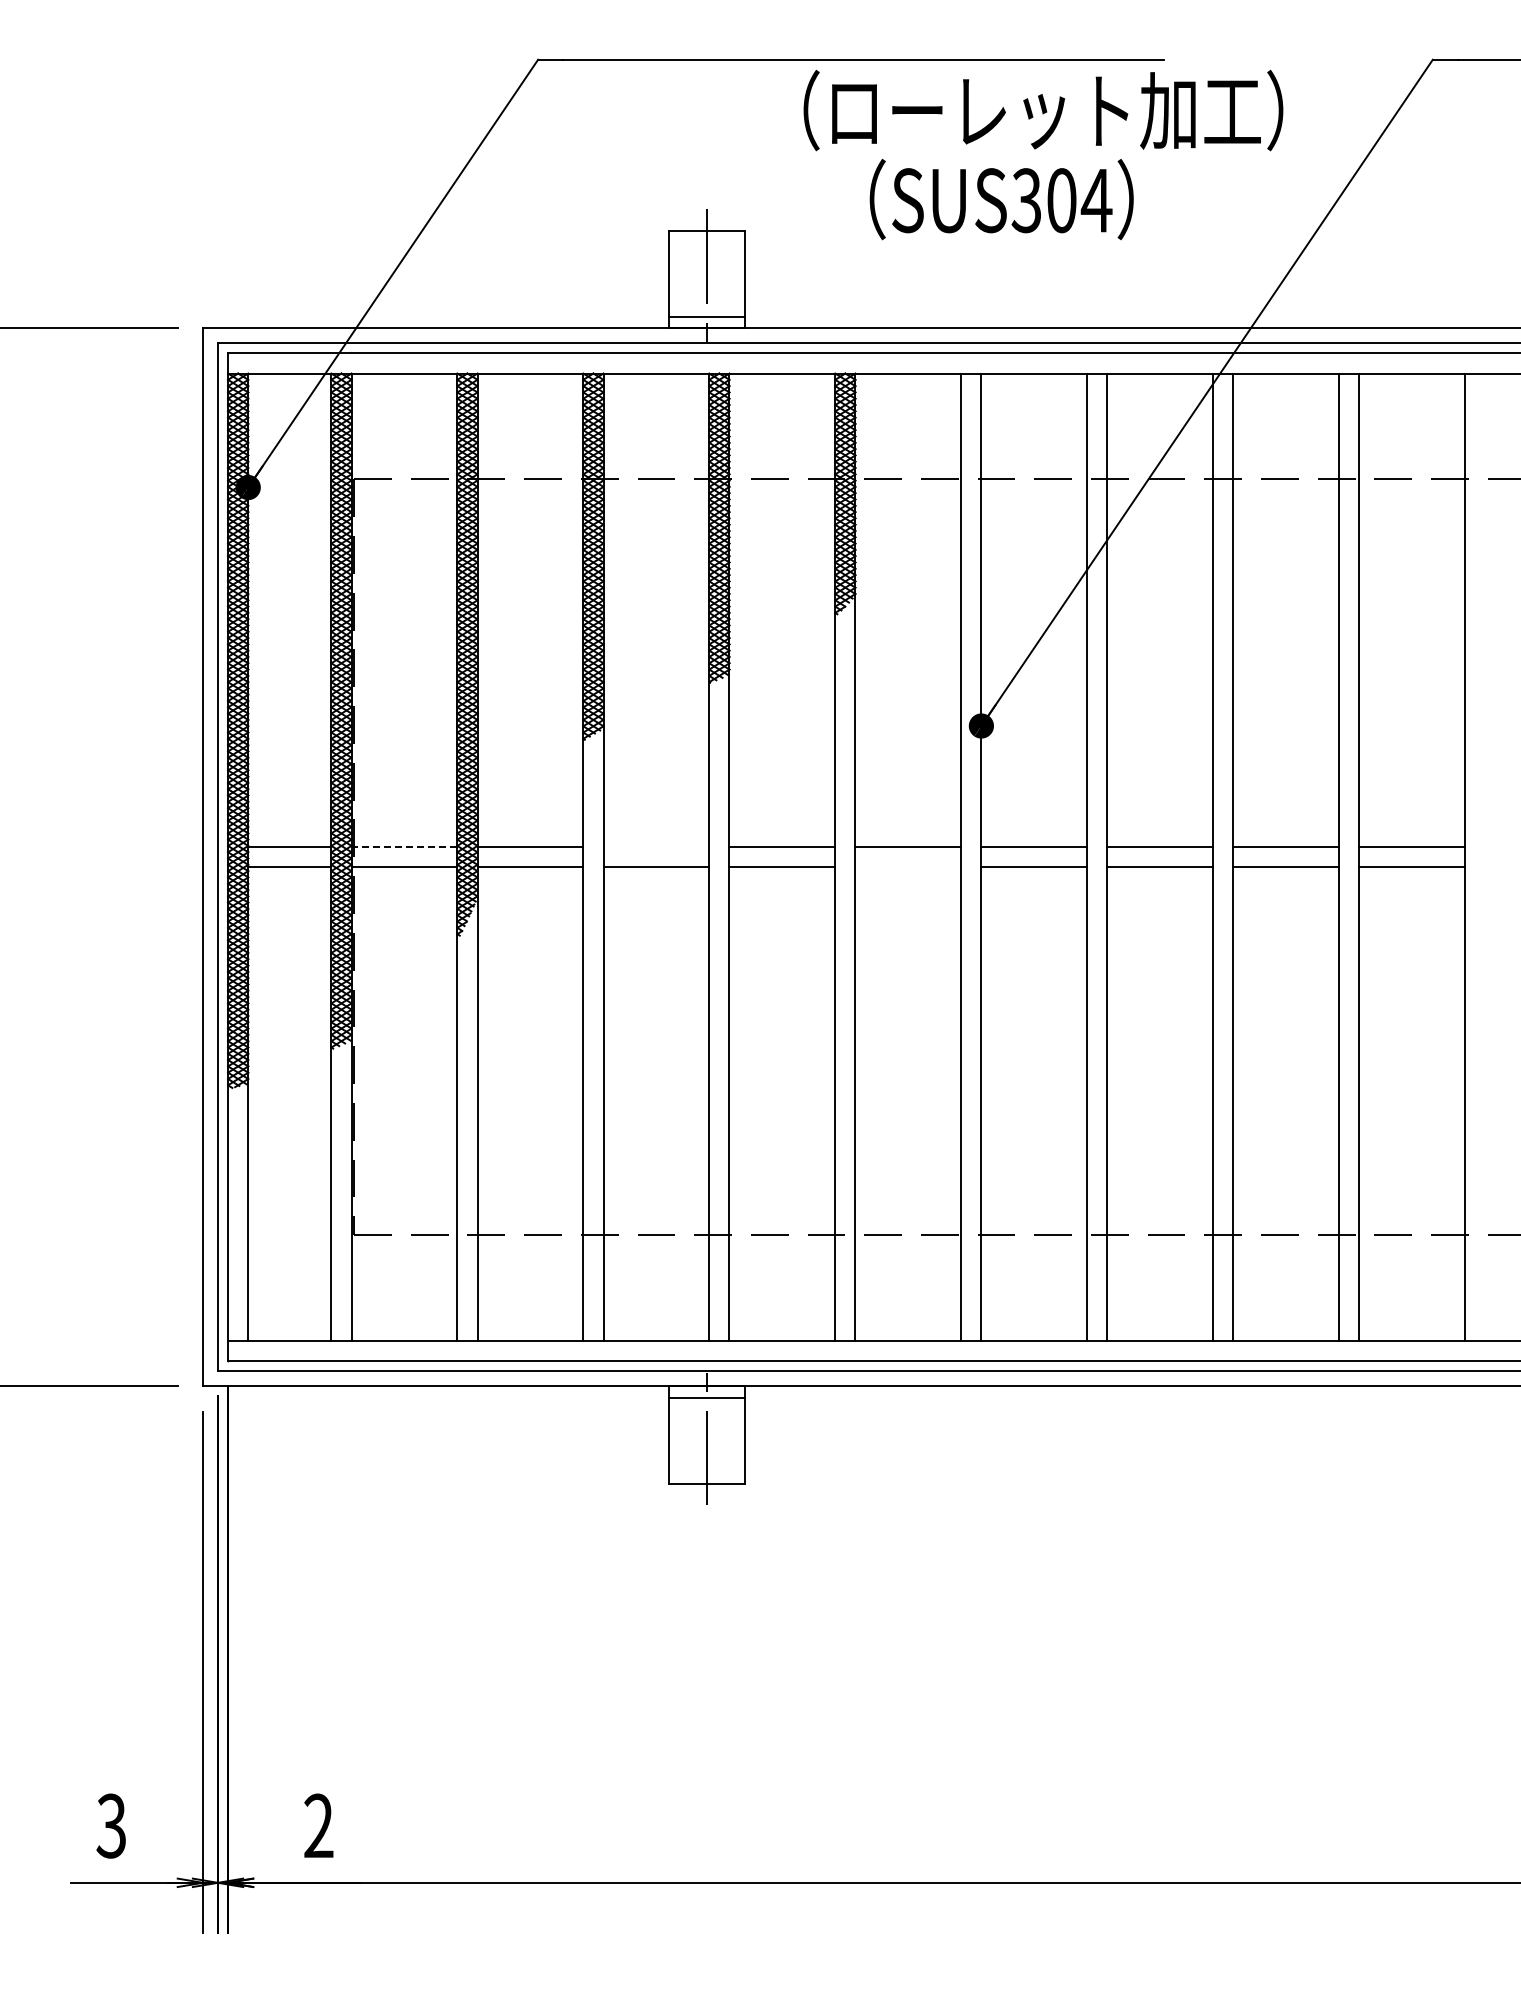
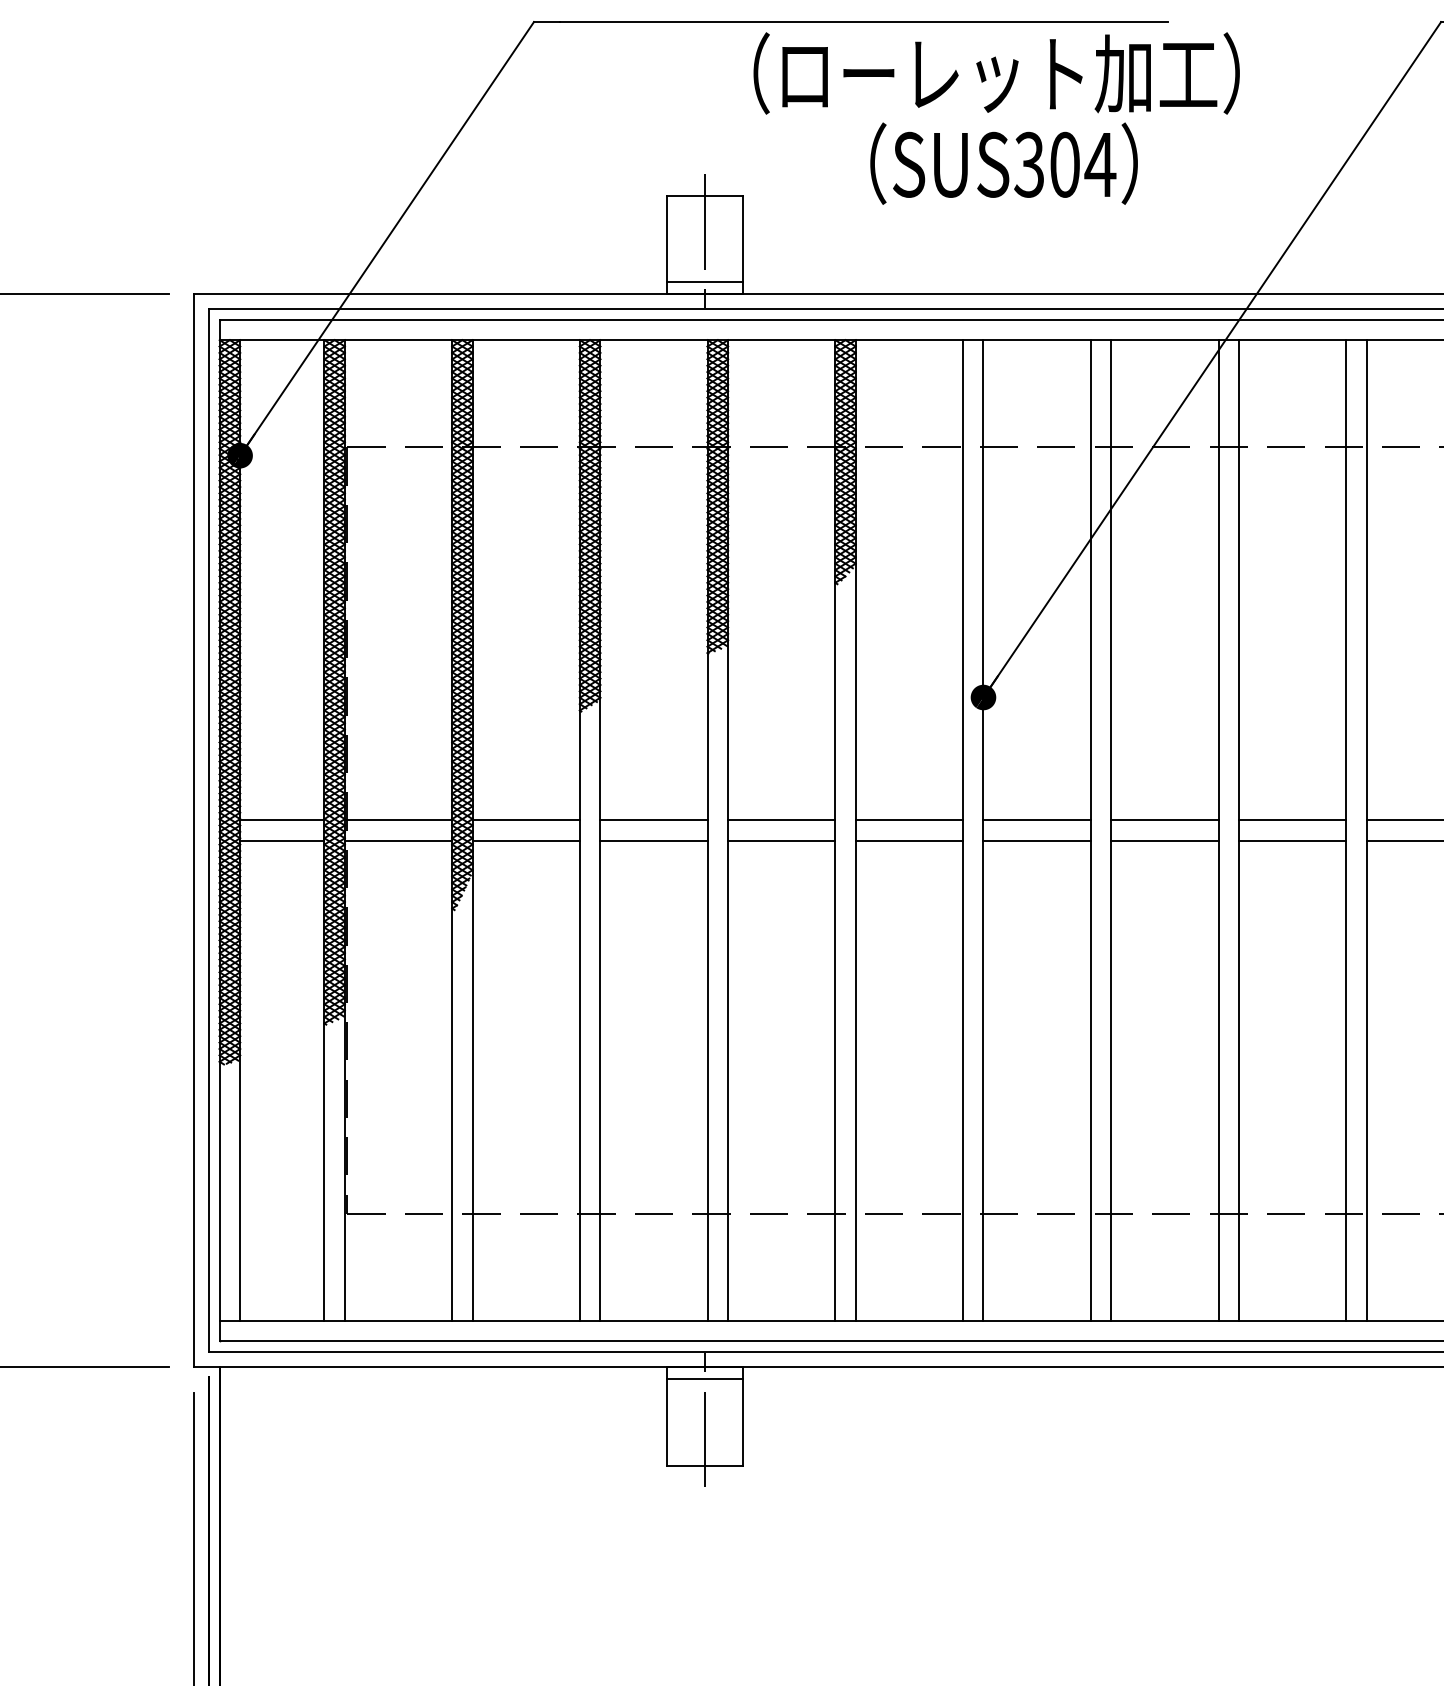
text: (1043, 110) -> (996, 73), moved
line: (404, 847) -> (398, 820), dashed -> solid
line: (656, 847) -> (654, 820), added
line: (908, 867) -> (909, 840), added

